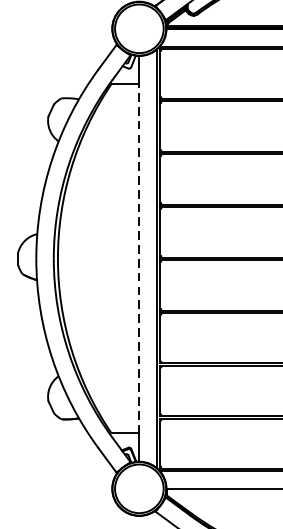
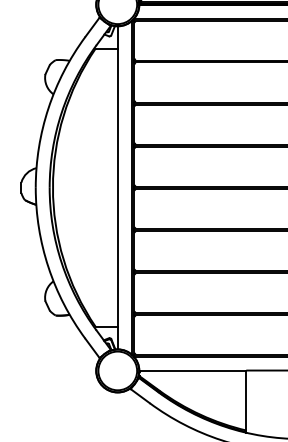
line: (139, 258) -> (117, 187), dashed -> solid

